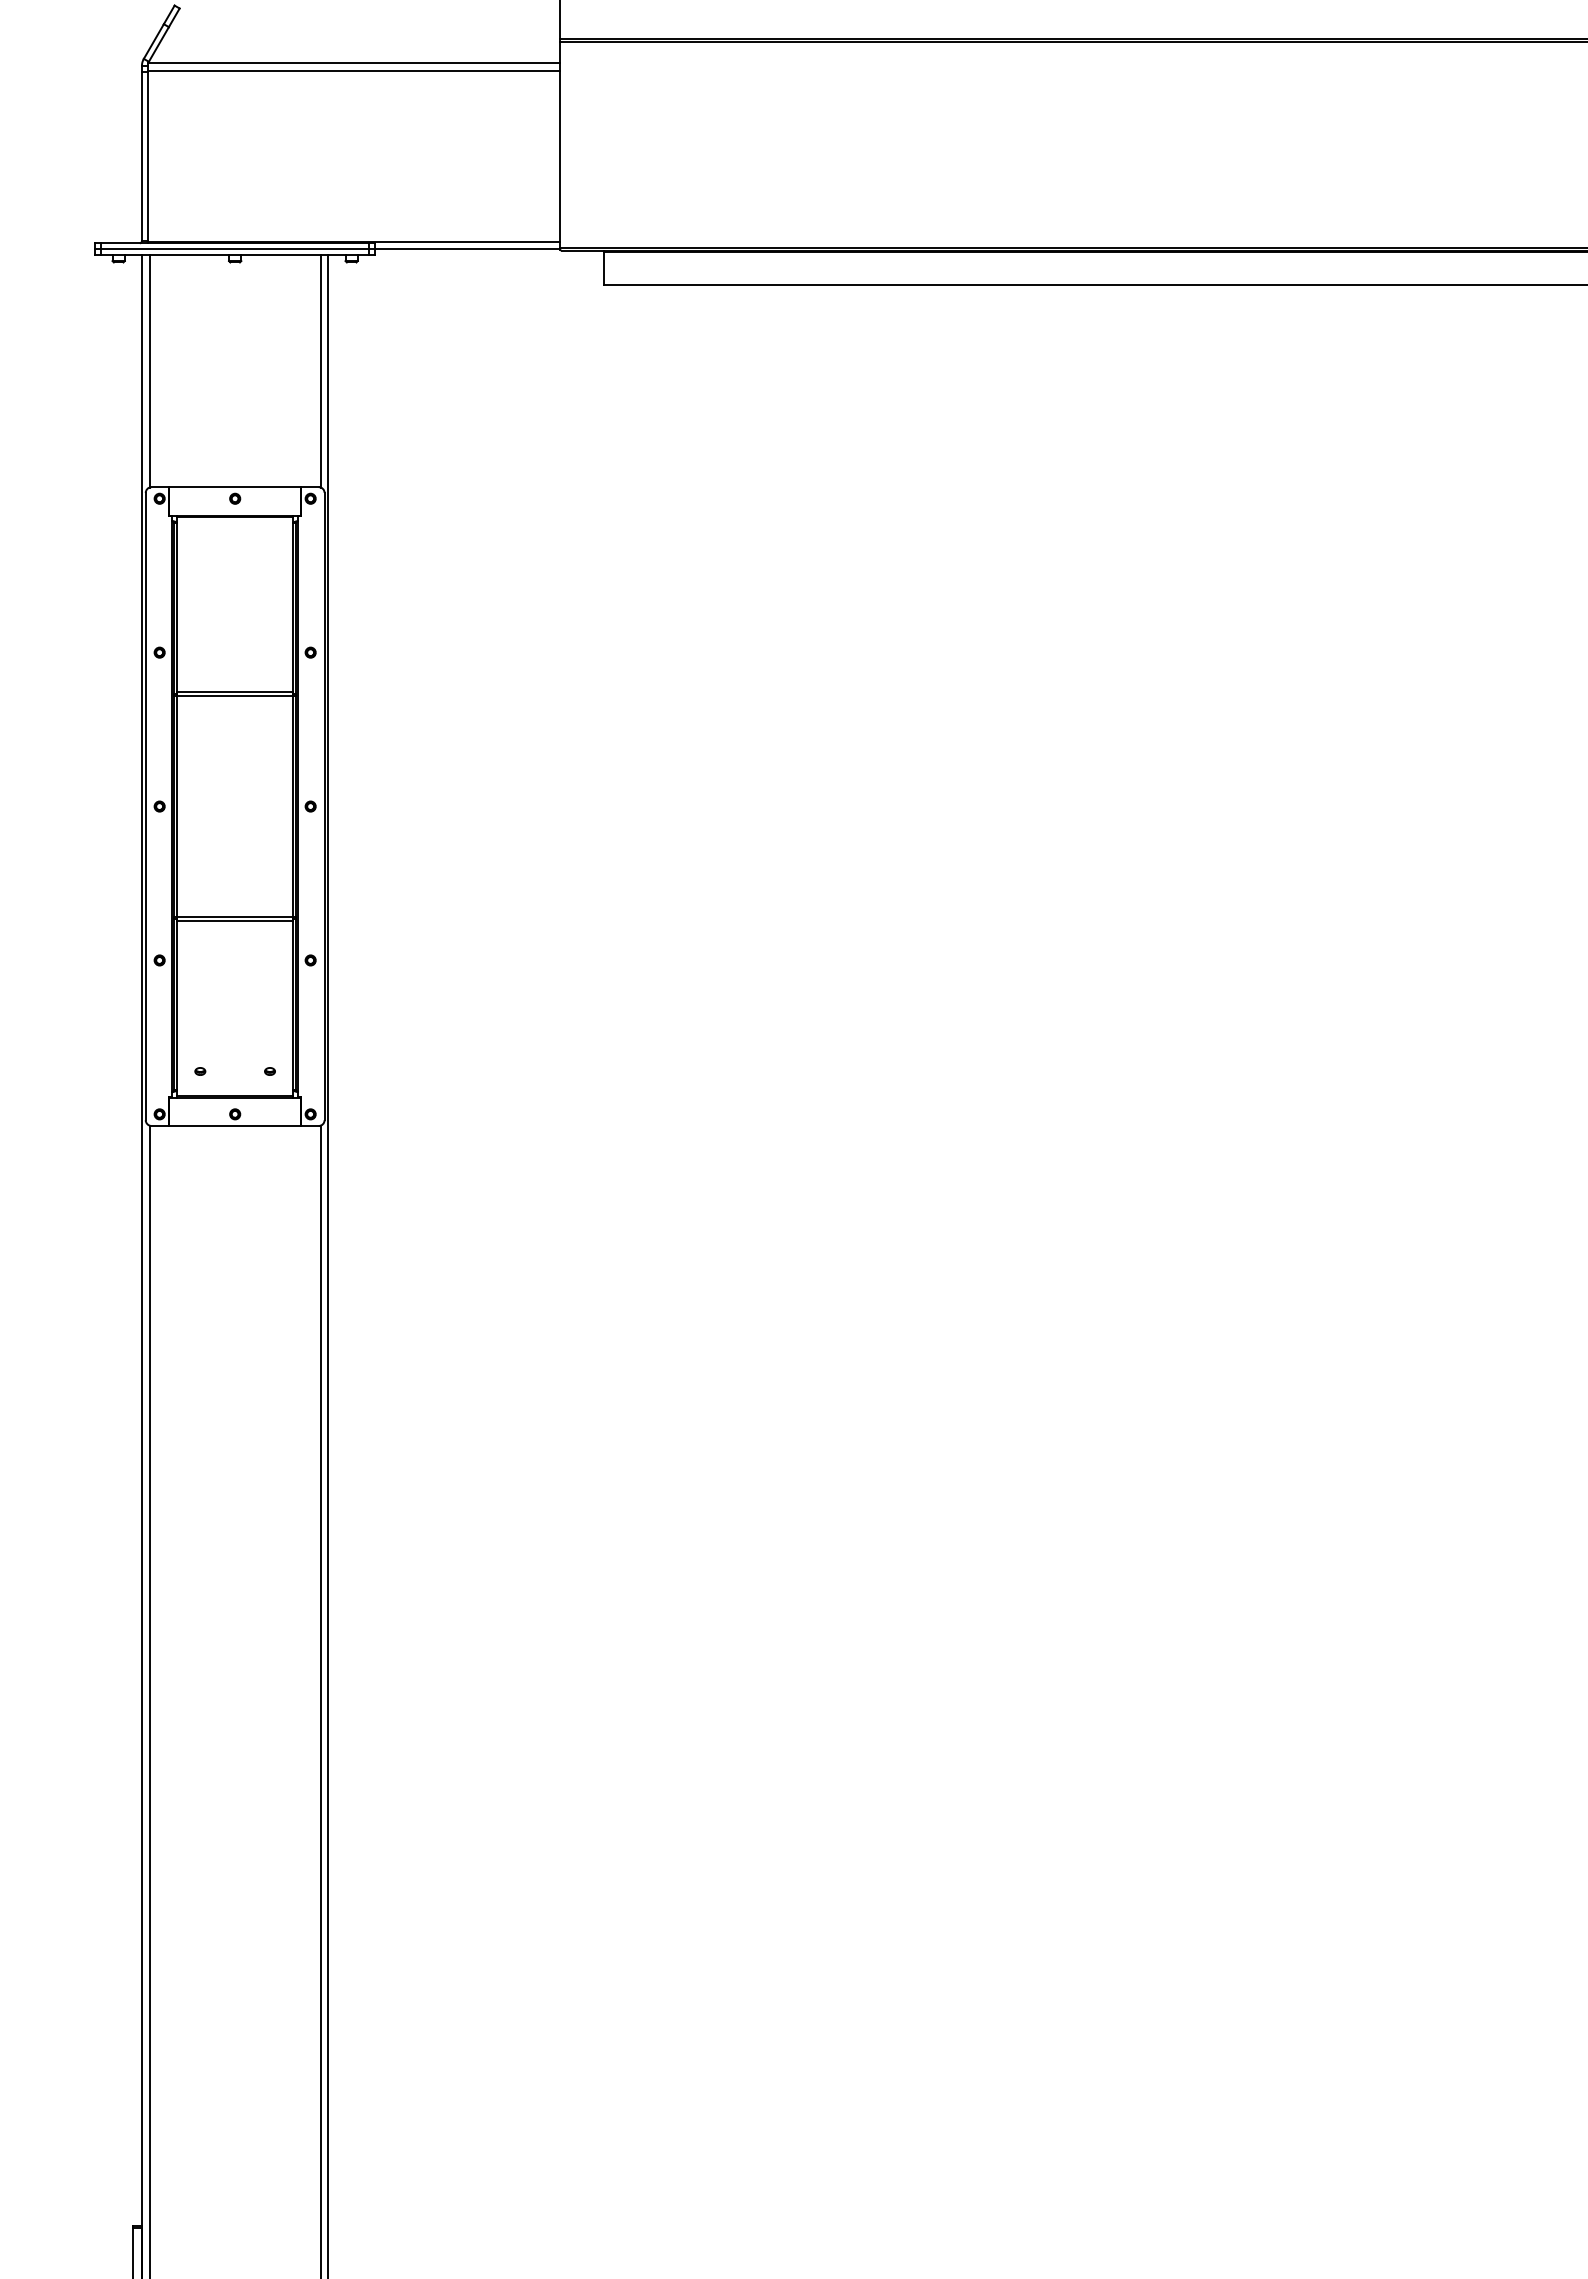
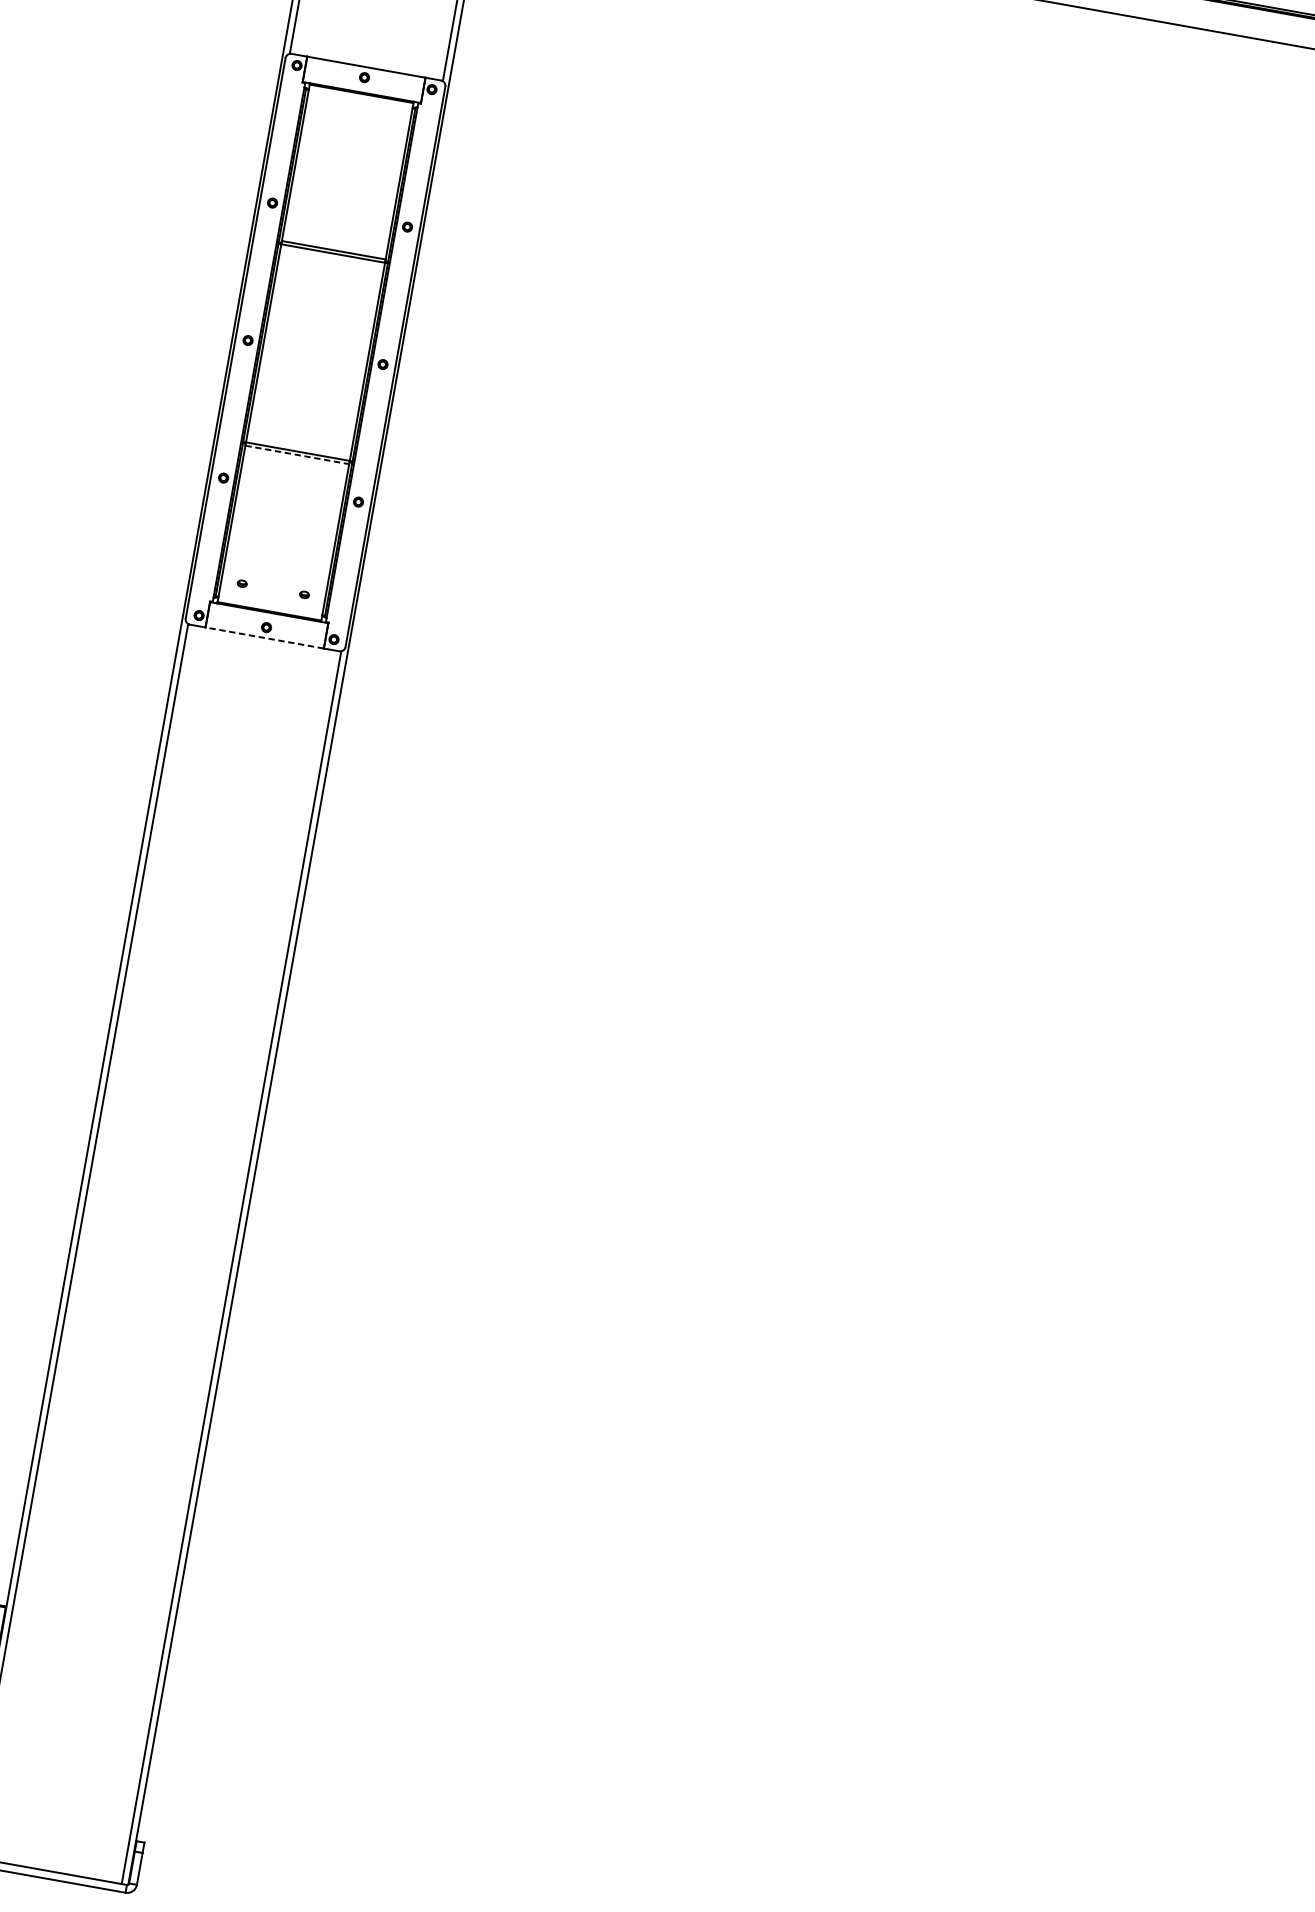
line: (235, 921) -> (297, 455), solid -> dashed
line: (234, 1125) -> (264, 637), solid -> dashed

